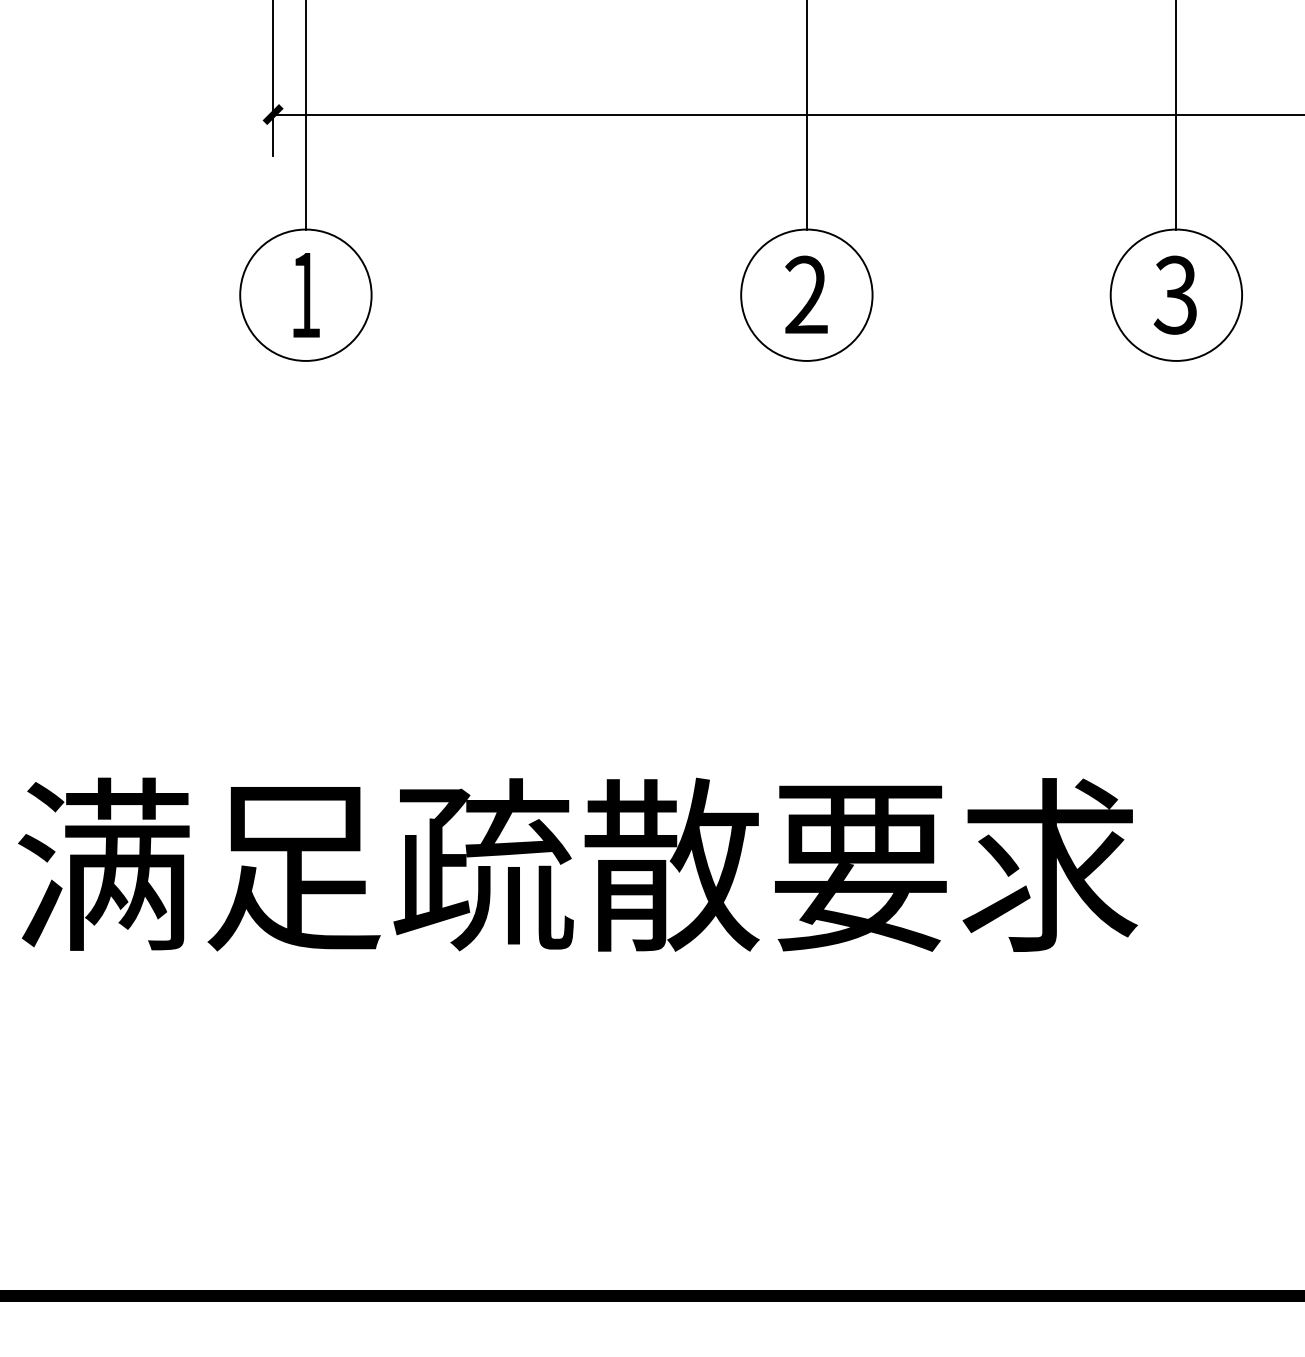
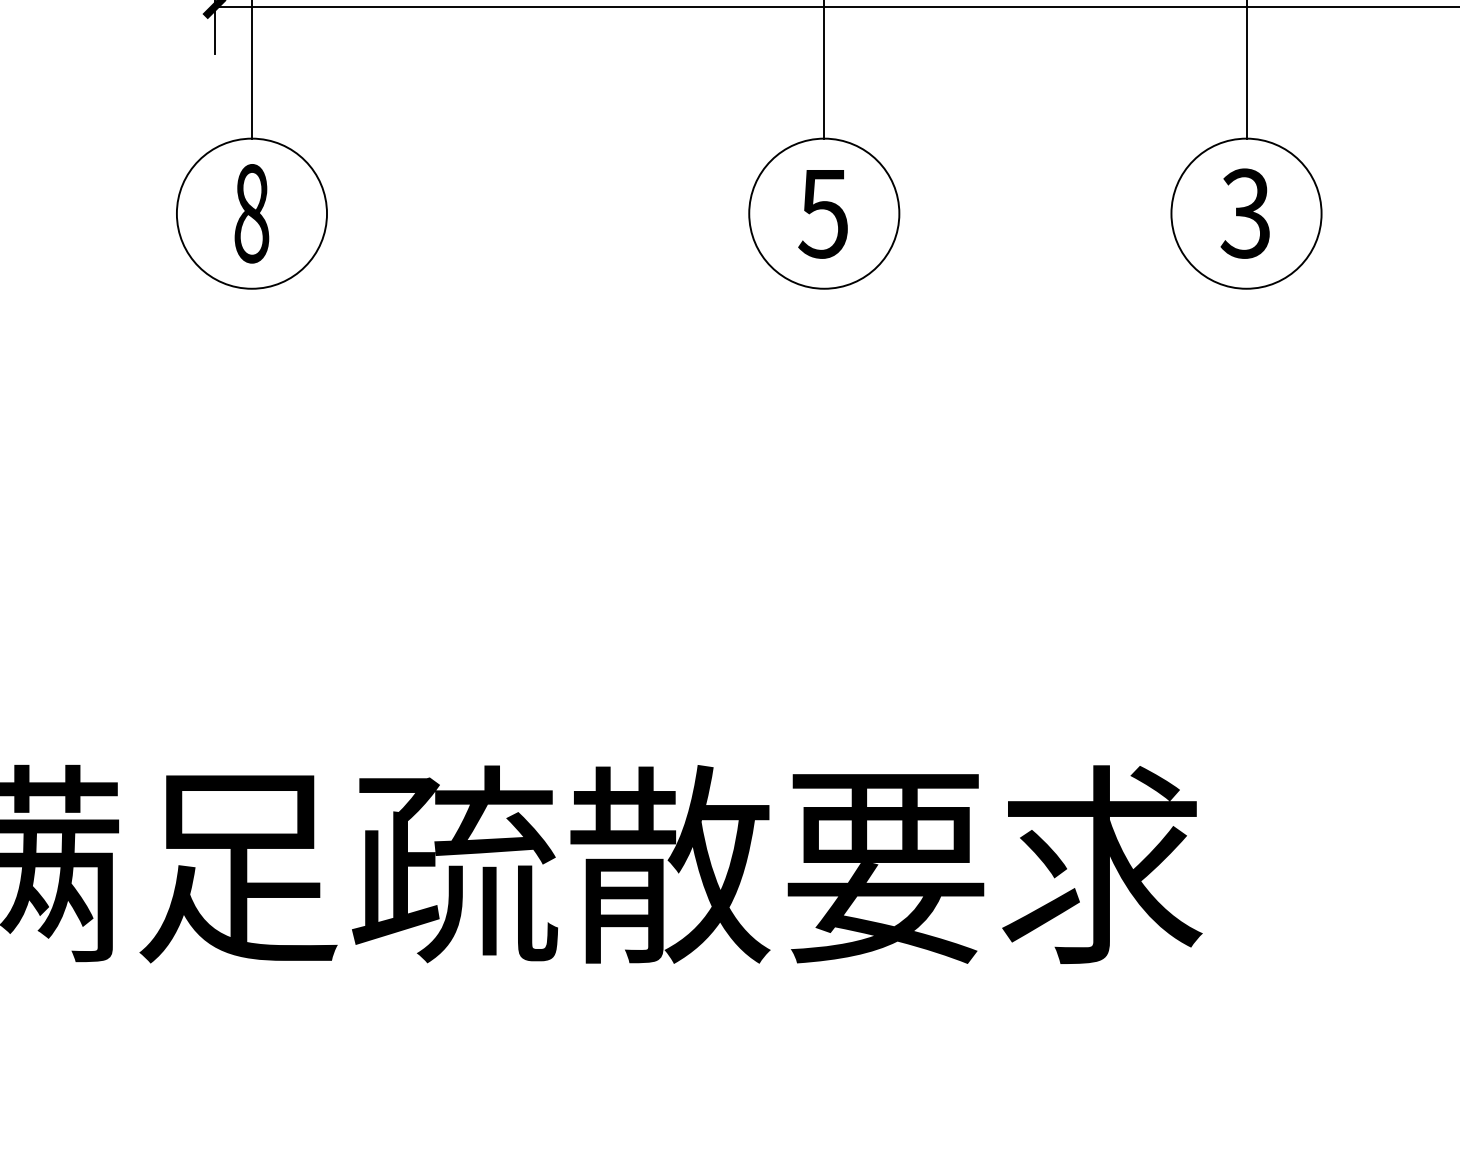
text: (305, 294) -> (251, 212), 1 -> 8
text: (805, 294) -> (822, 212), 2 -> 5

